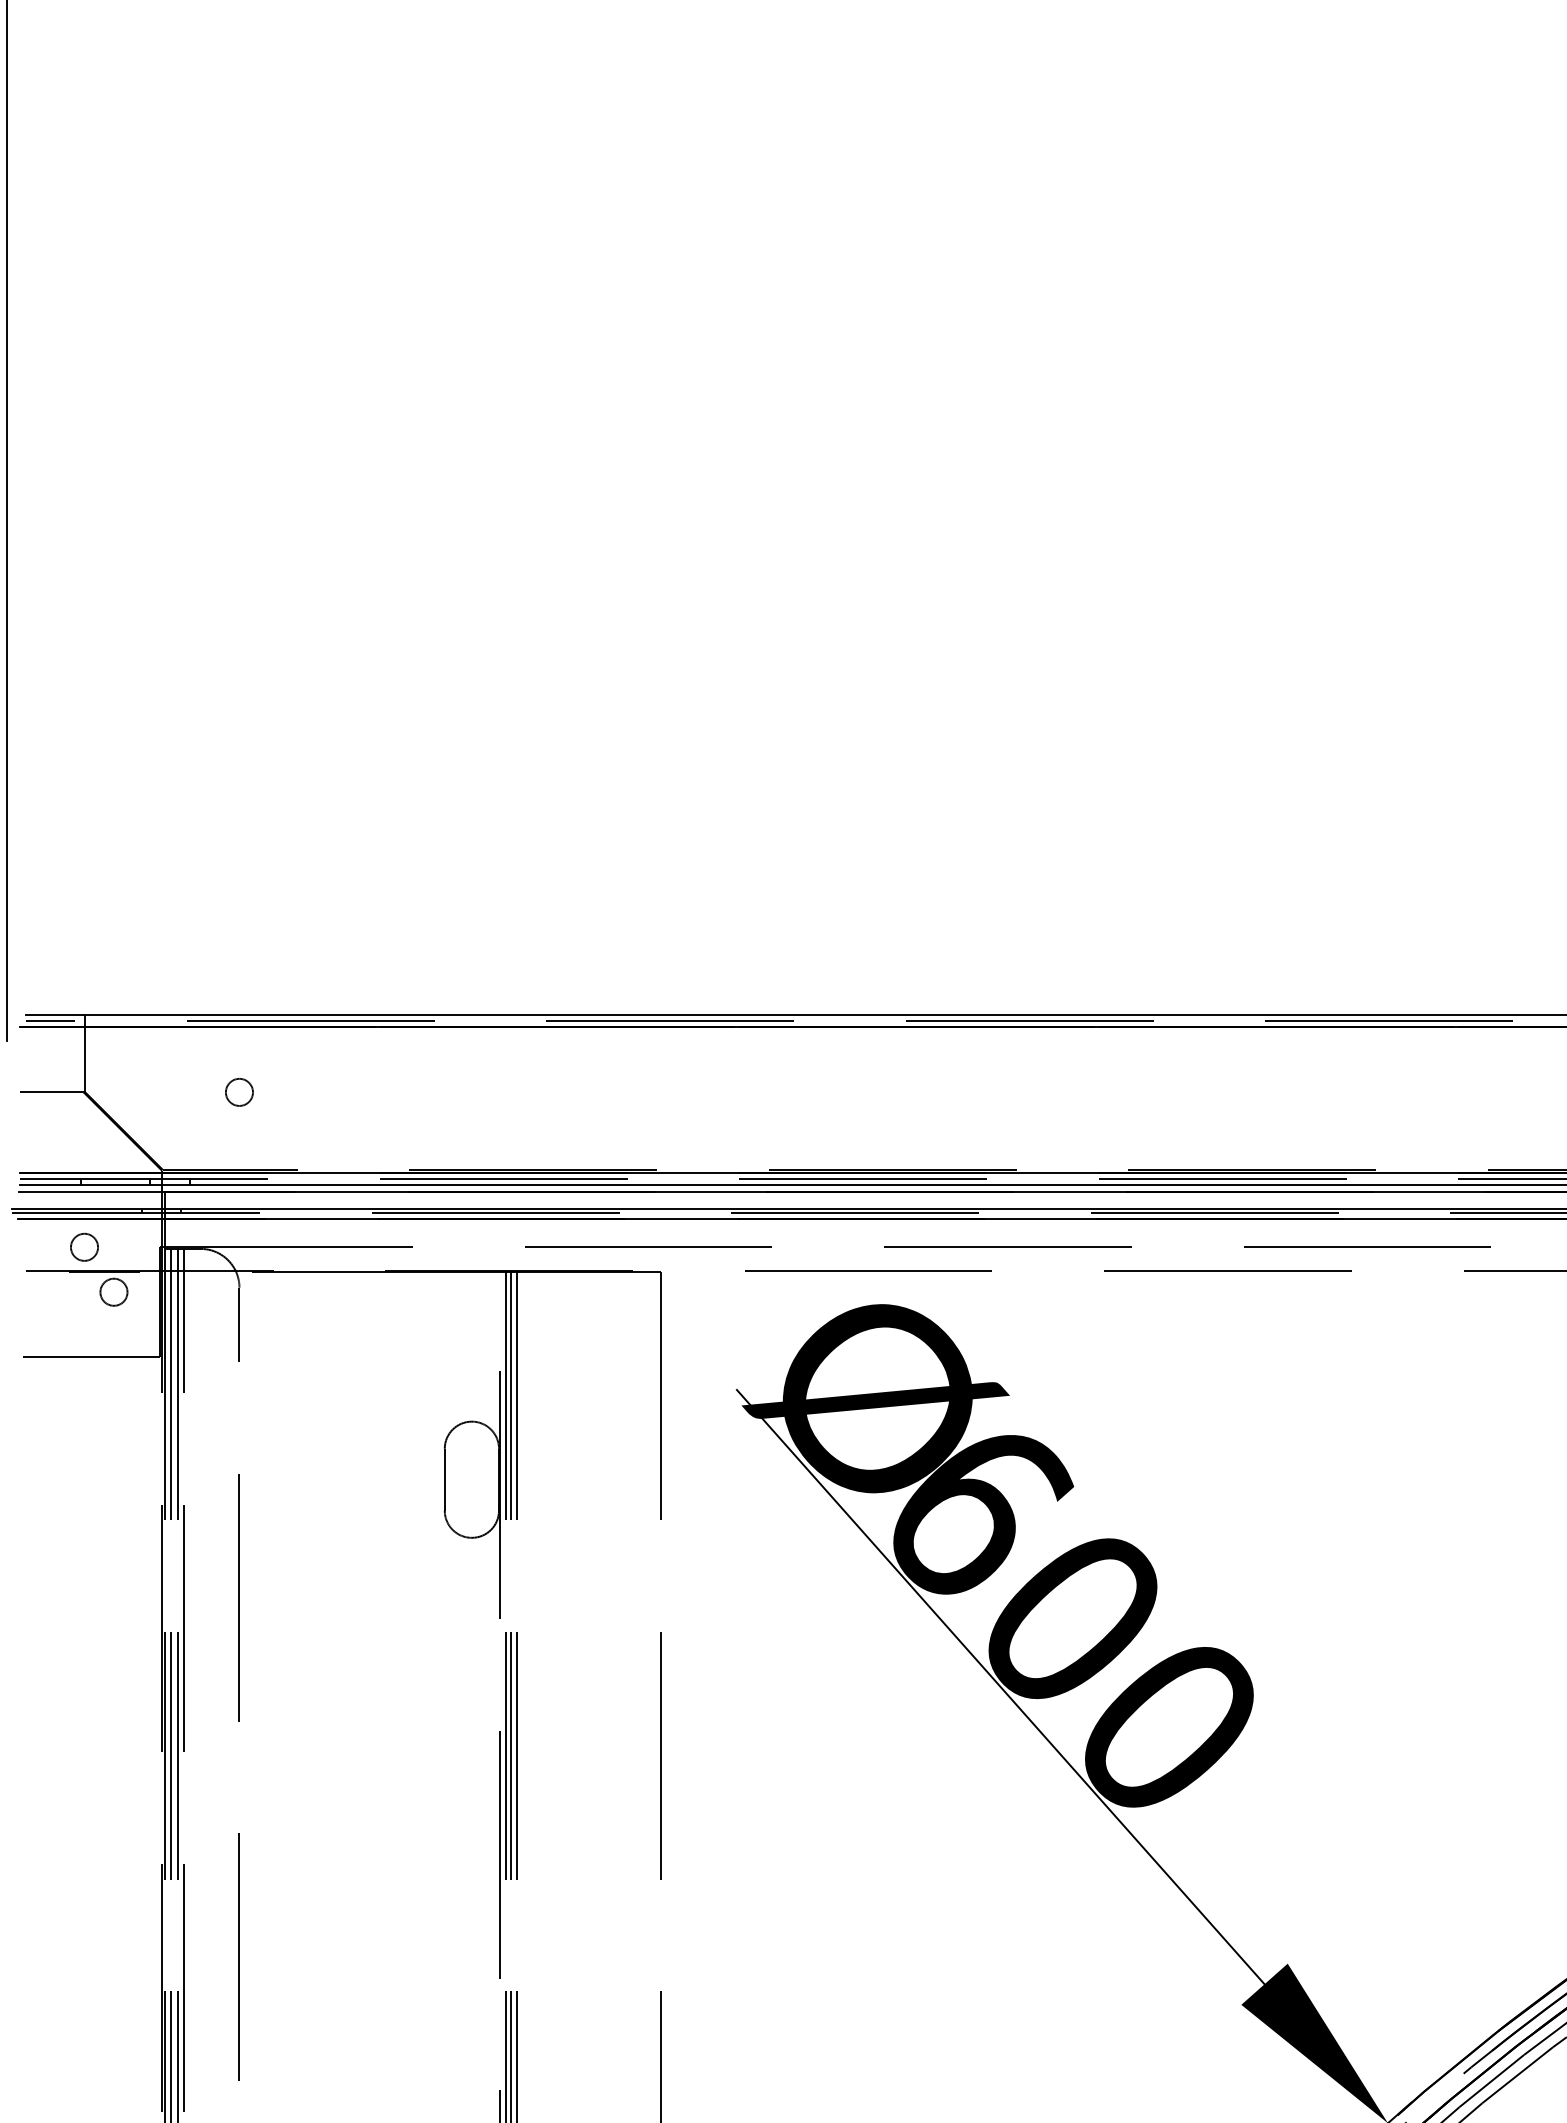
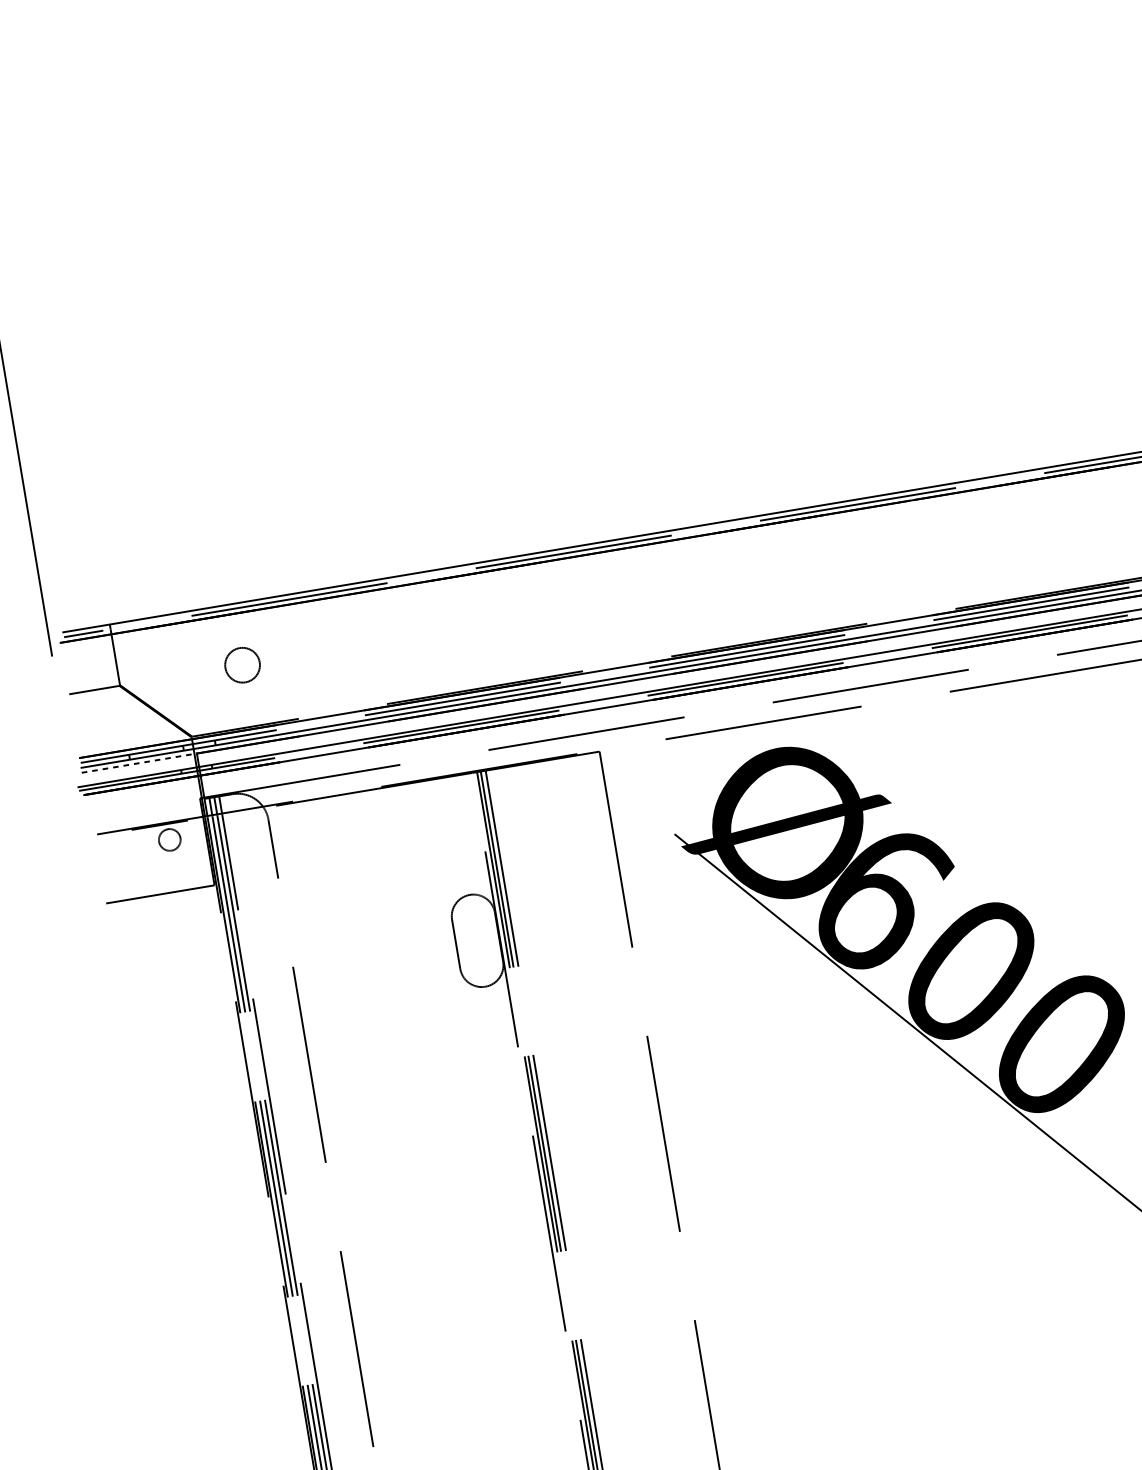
circle: (239, 1092) -> (242, 665), size x1.6
line: (92, 1191) -> (139, 763), solid -> dashed
circle: (84, 1246) -> (140, 807), removed

